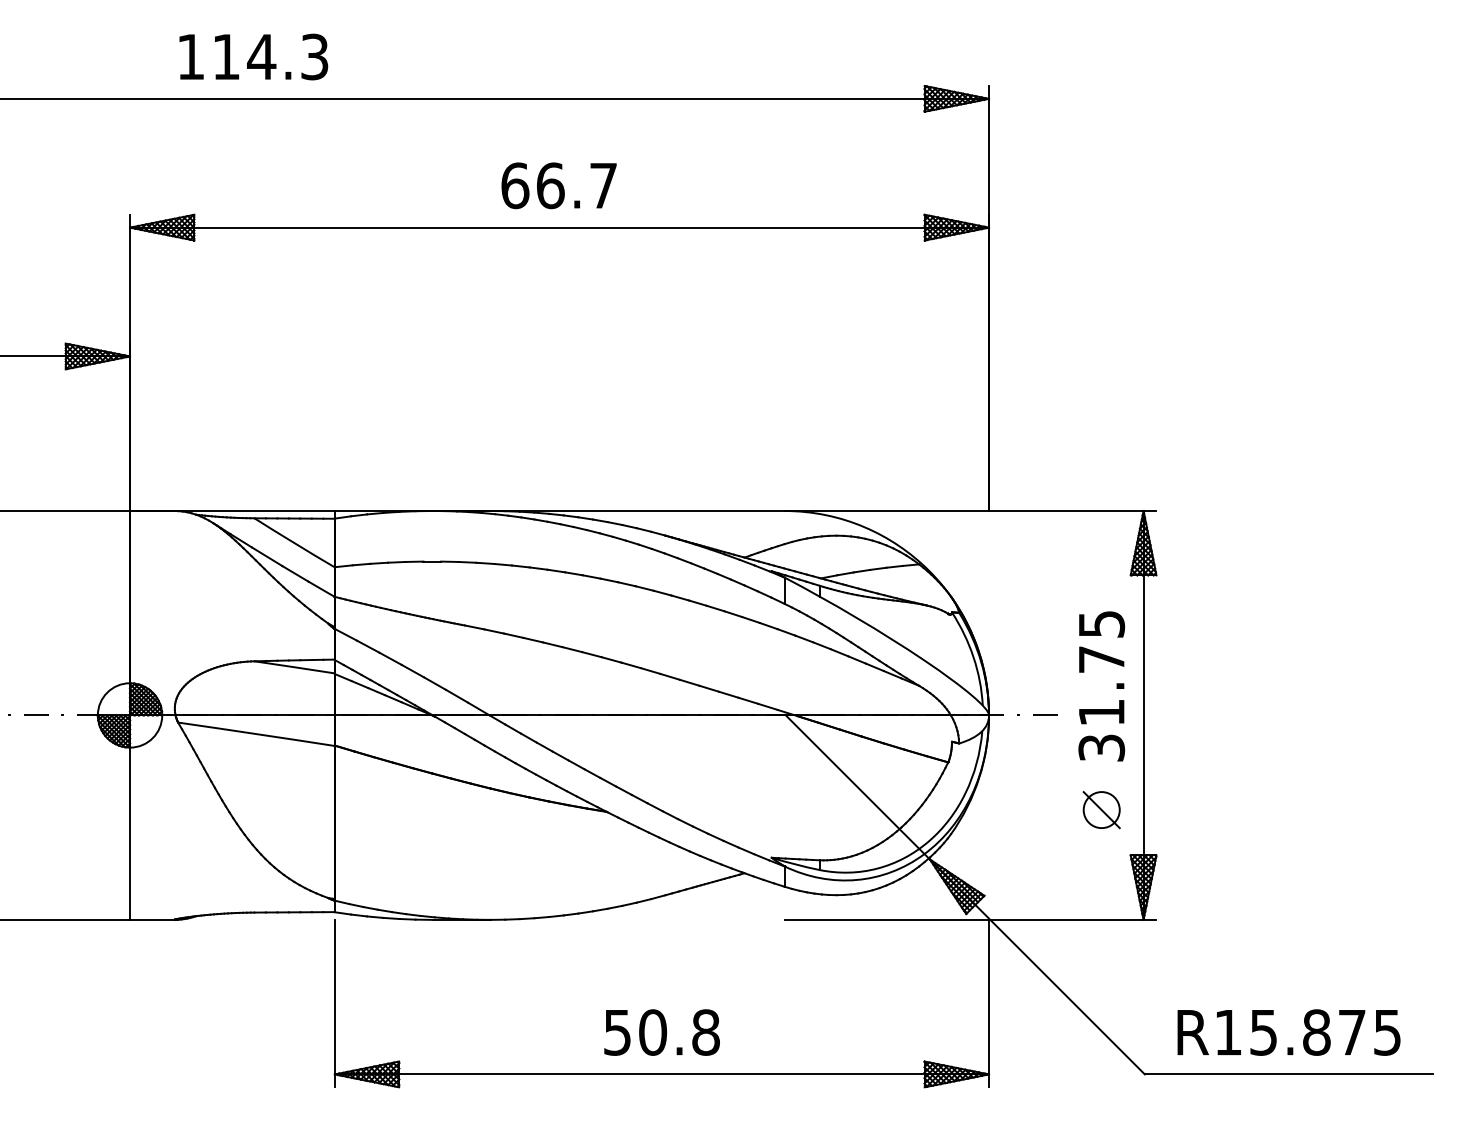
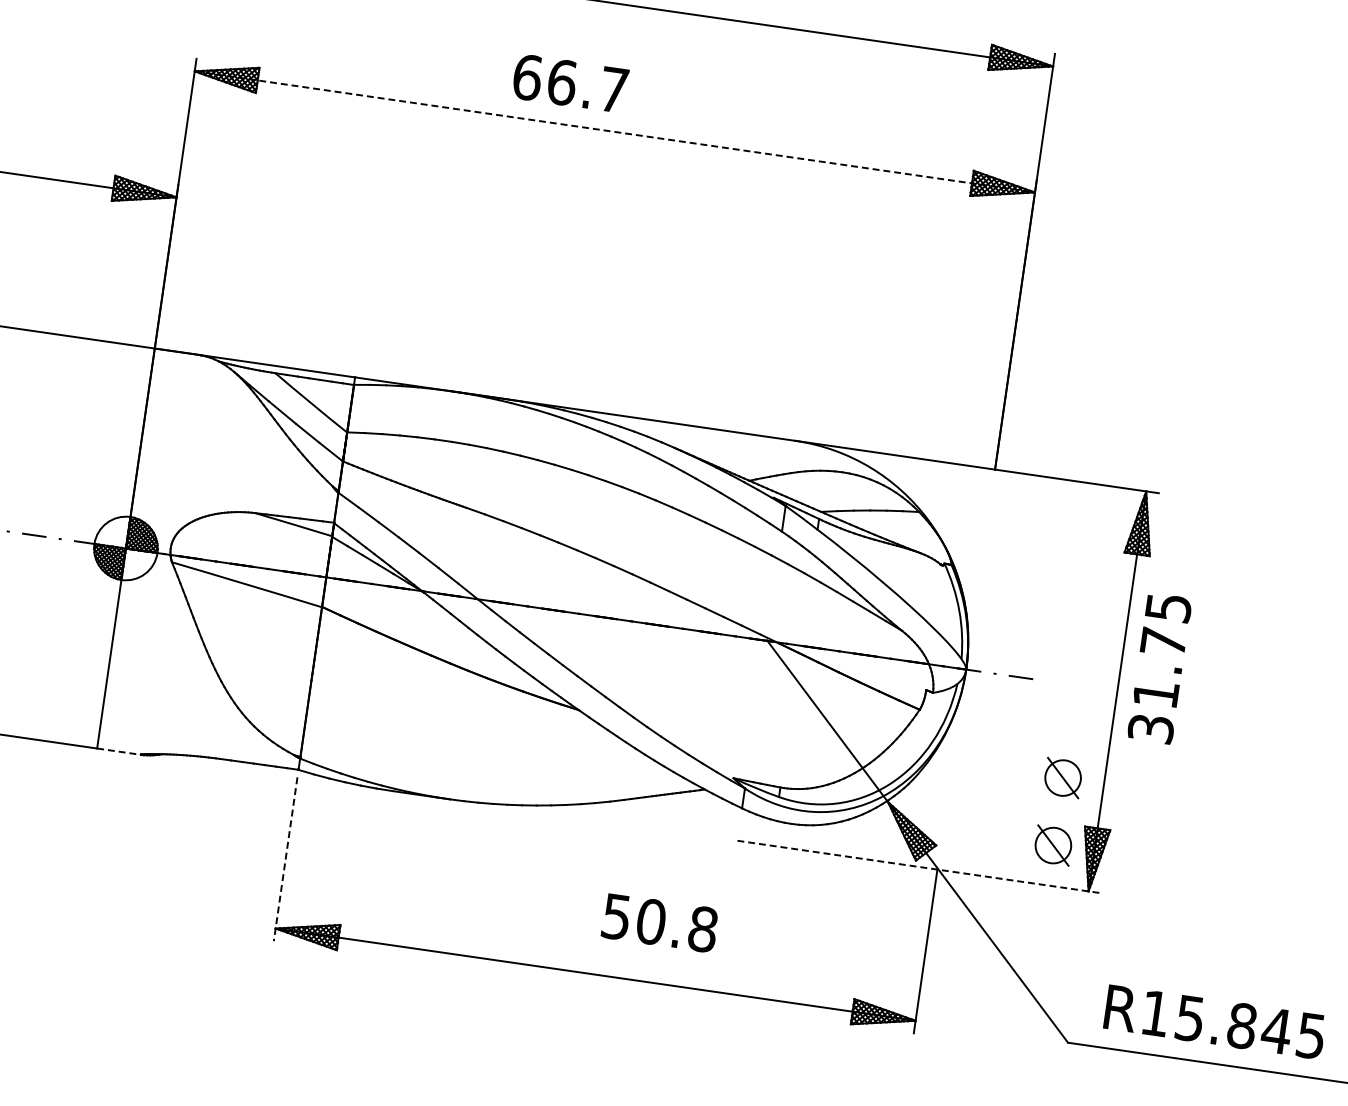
text: (558, 185) -> (569, 83), moved
line: (560, 227) -> (615, 131), solid -> dashed
text: (1101, 686) -> (1159, 668), moved
part: (1101, 879) -> (1053, 845), added
line: (152, 919) -> (119, 751), solid -> dashed
line: (970, 919) -> (919, 866), solid -> dashed
line: (334, 1003) -> (285, 859), solid -> dashed
text: (661, 1032) -> (659, 923), moved
text: (1351, 1032) -> (1276, 1030), R15.875 -> R15.845

